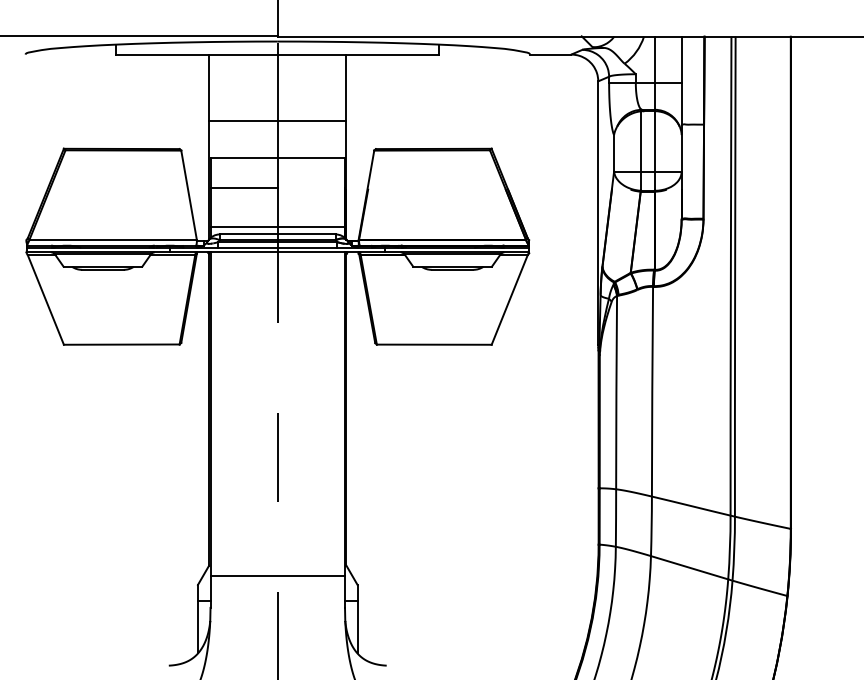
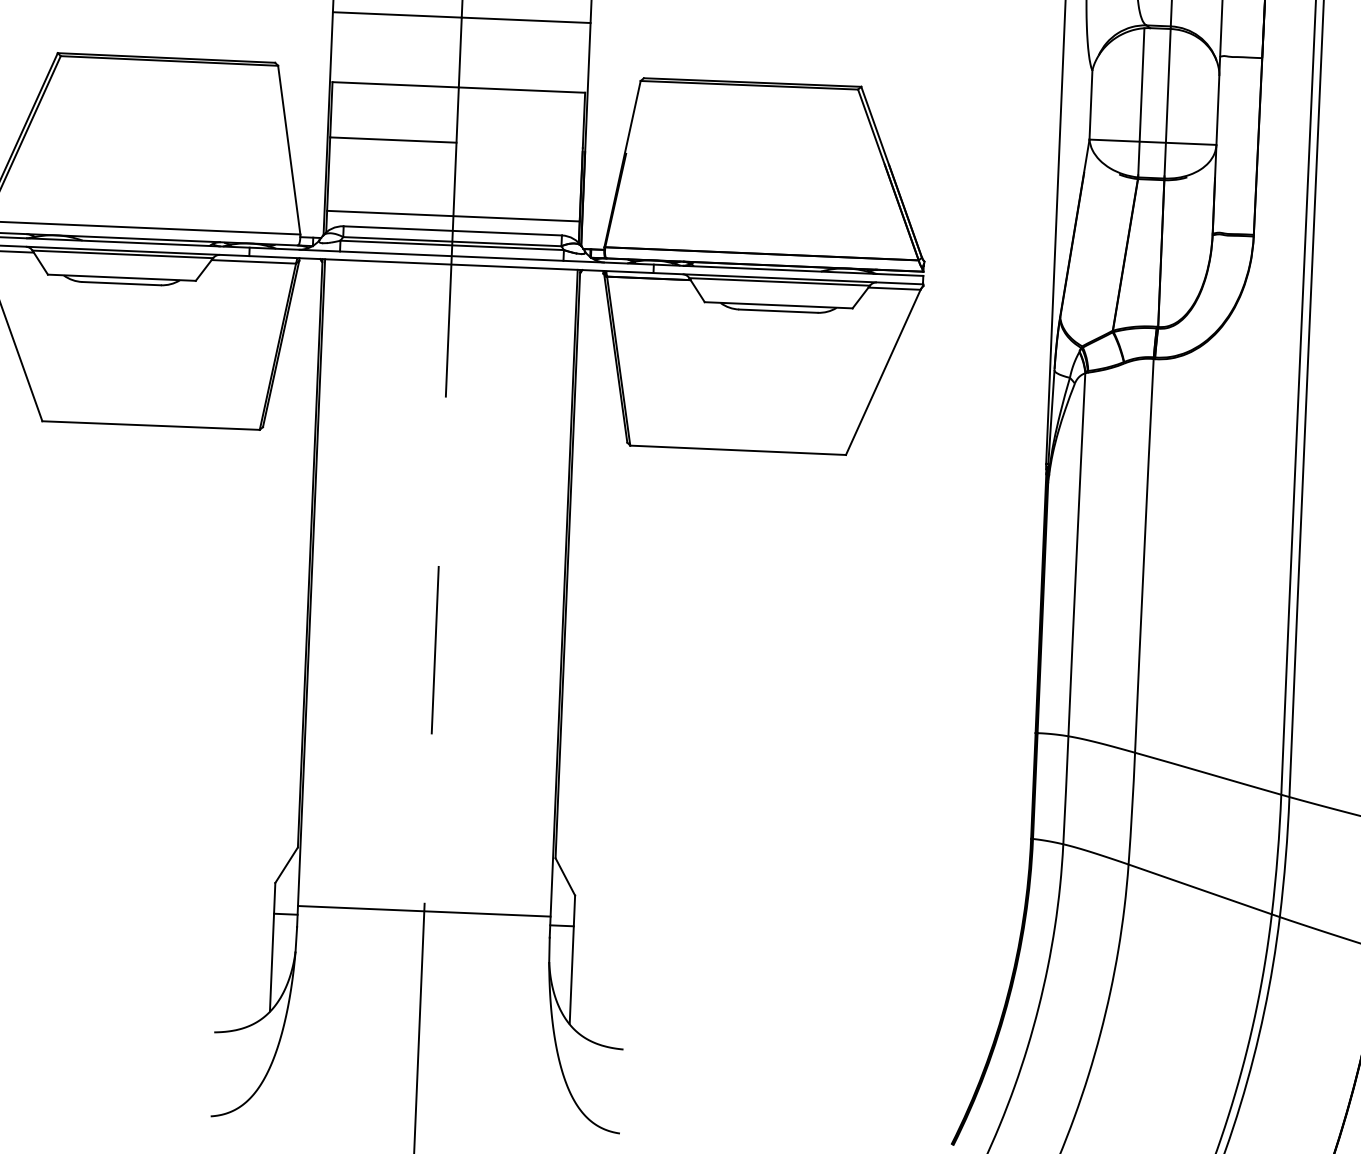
line: (277, 575) -> (423, 910), moved

